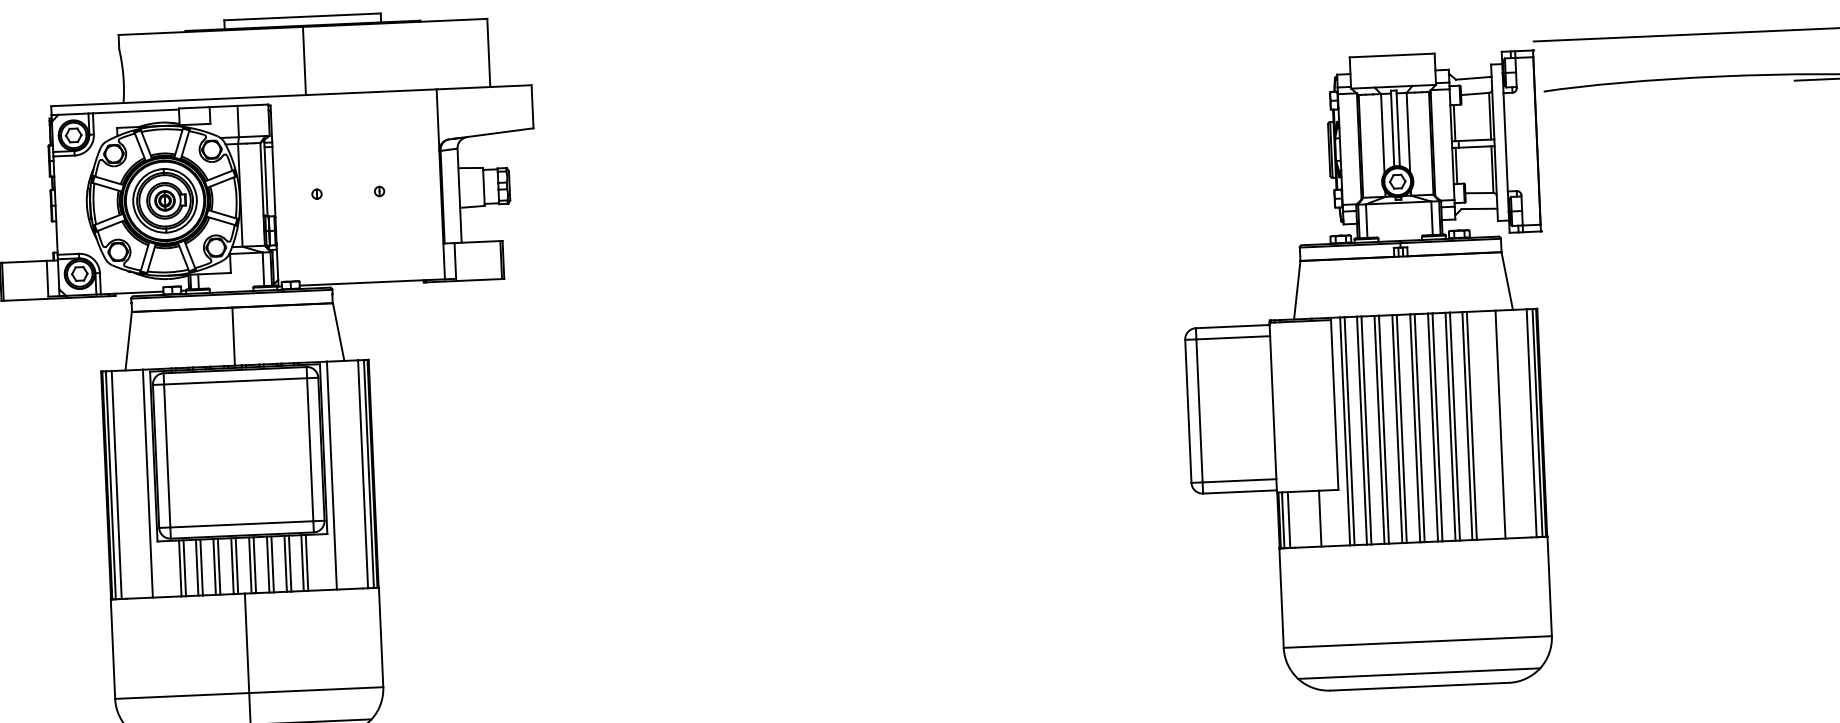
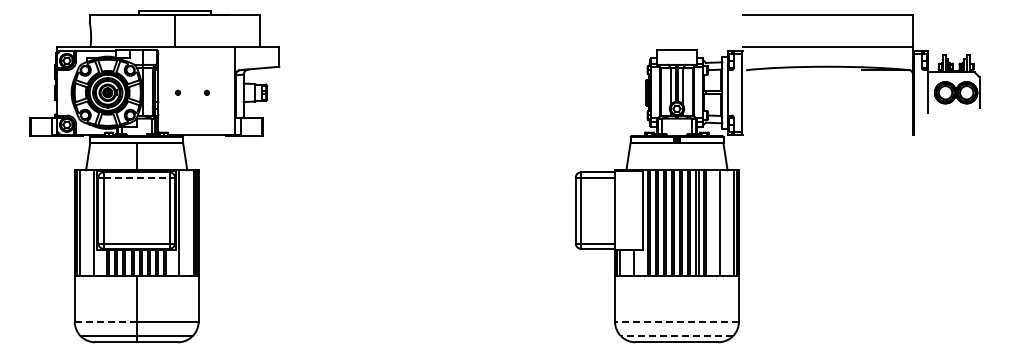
line: (237, 381) -> (137, 177), solid -> dashed
line: (1418, 641) -> (677, 321), solid -> dashed
line: (1420, 674) -> (677, 336), solid -> dashed
line: (181, 695) -> (105, 321), solid -> dashed

